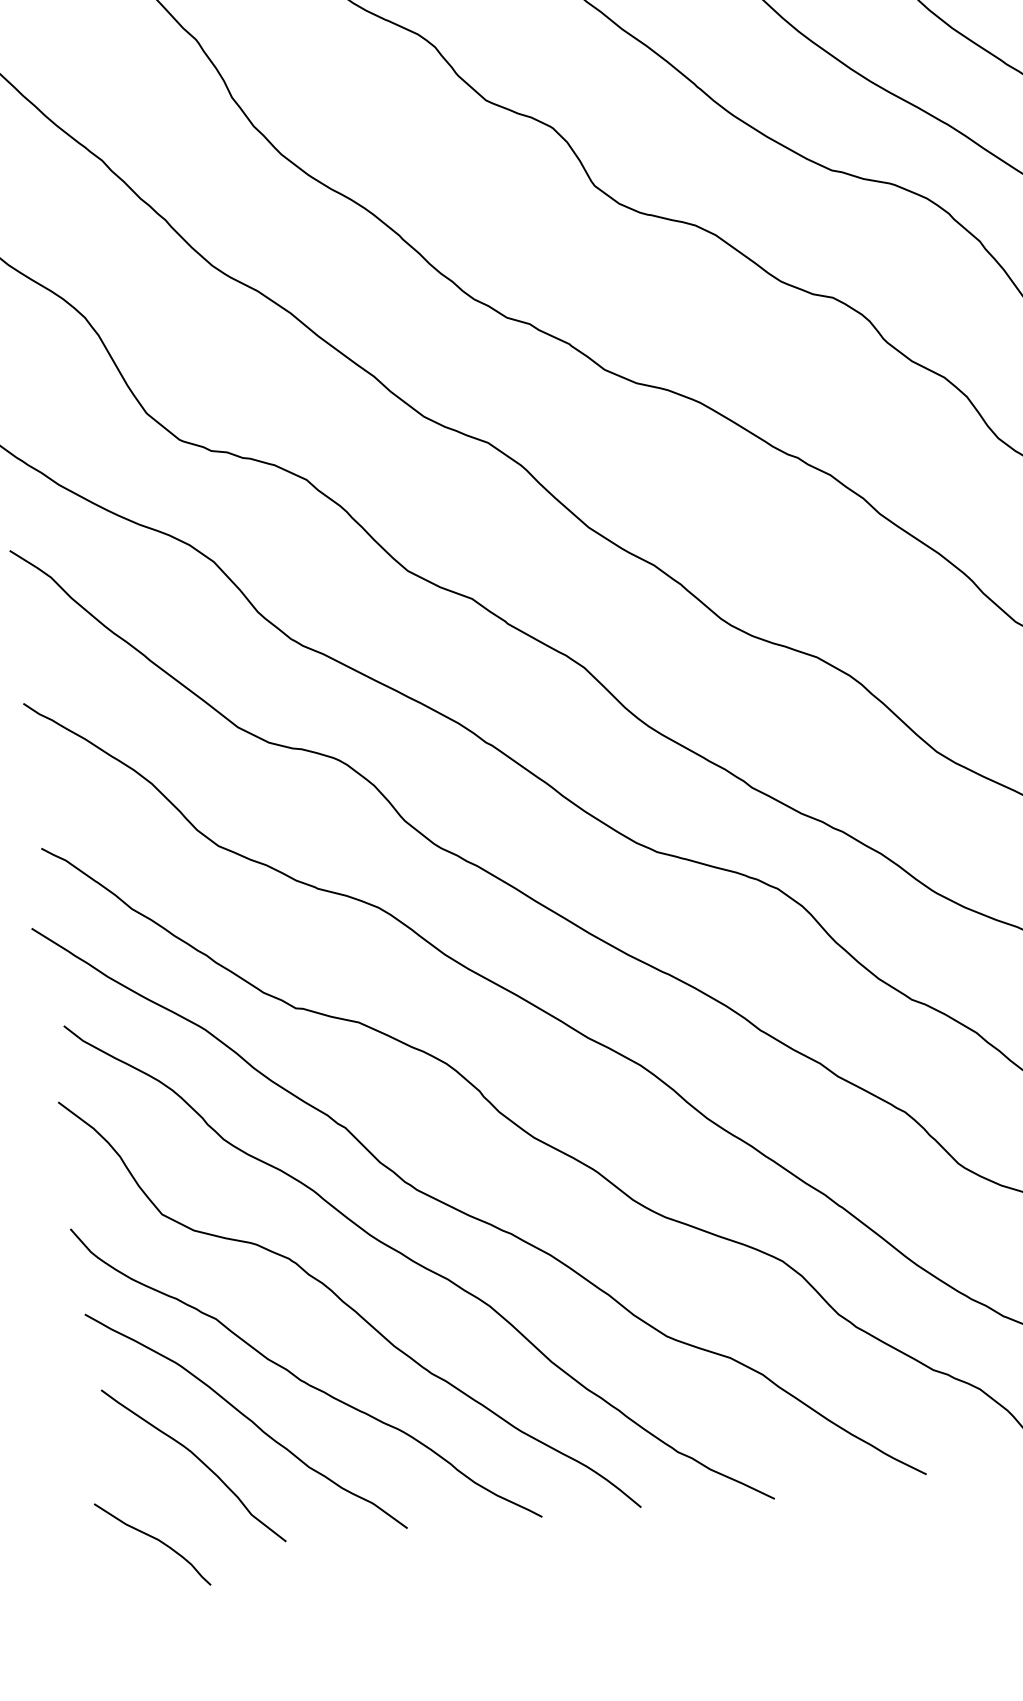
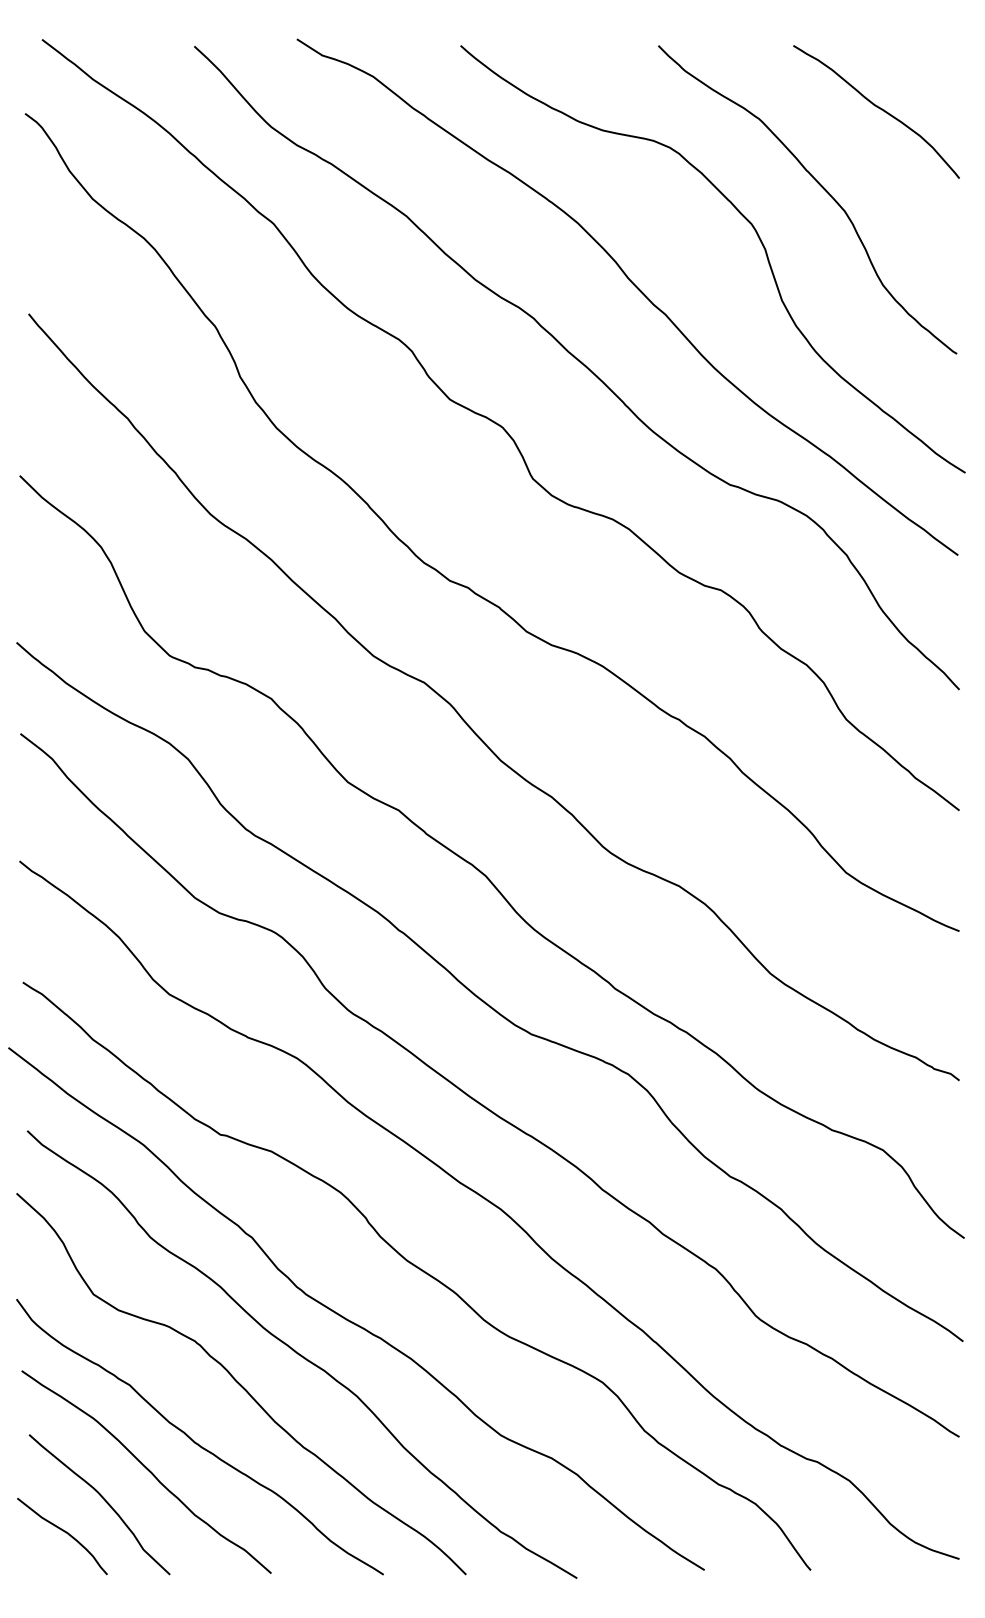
curve: (154, 1539) -> (64, 1532), moved

